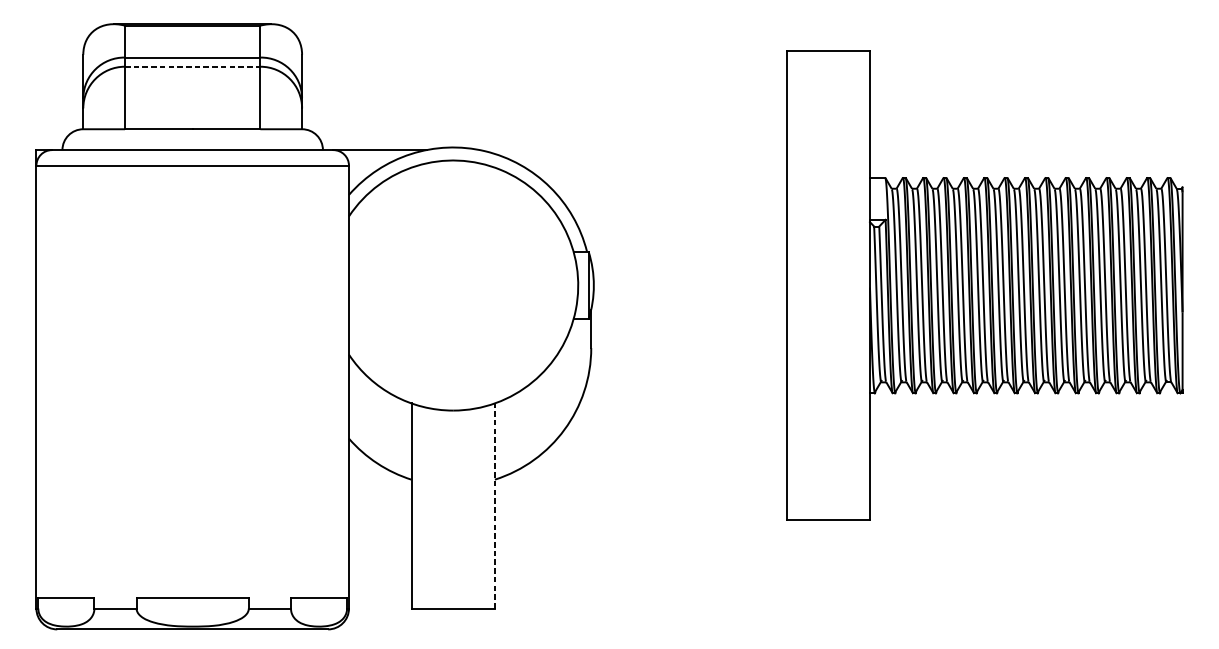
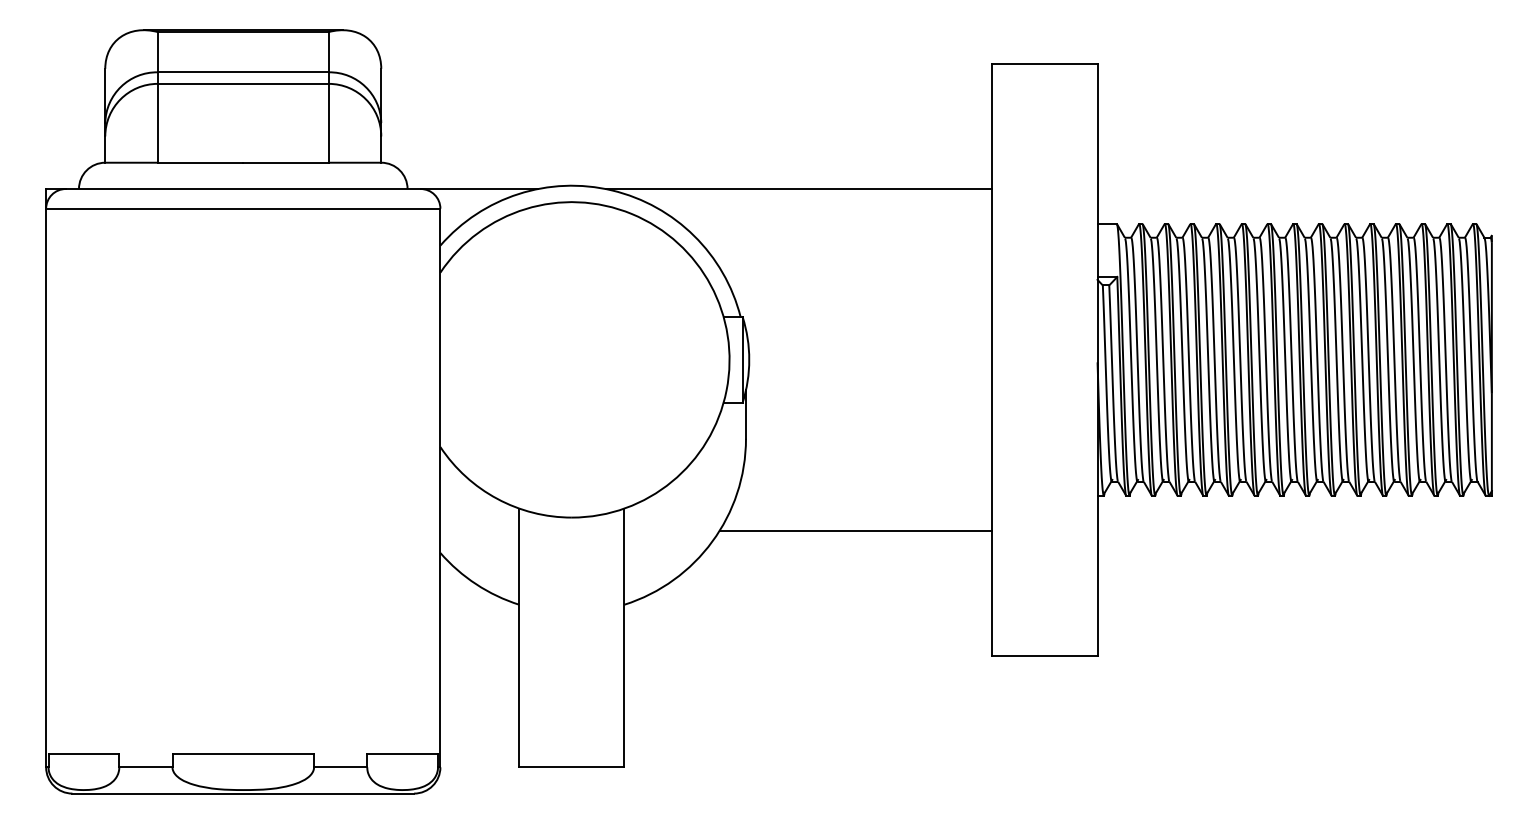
line: (192, 66) -> (243, 83), dashed -> solid
line: (632, 150) -> (798, 189), added
line: (678, 420) -> (855, 530), added
line: (494, 505) -> (624, 637), dashed -> solid

